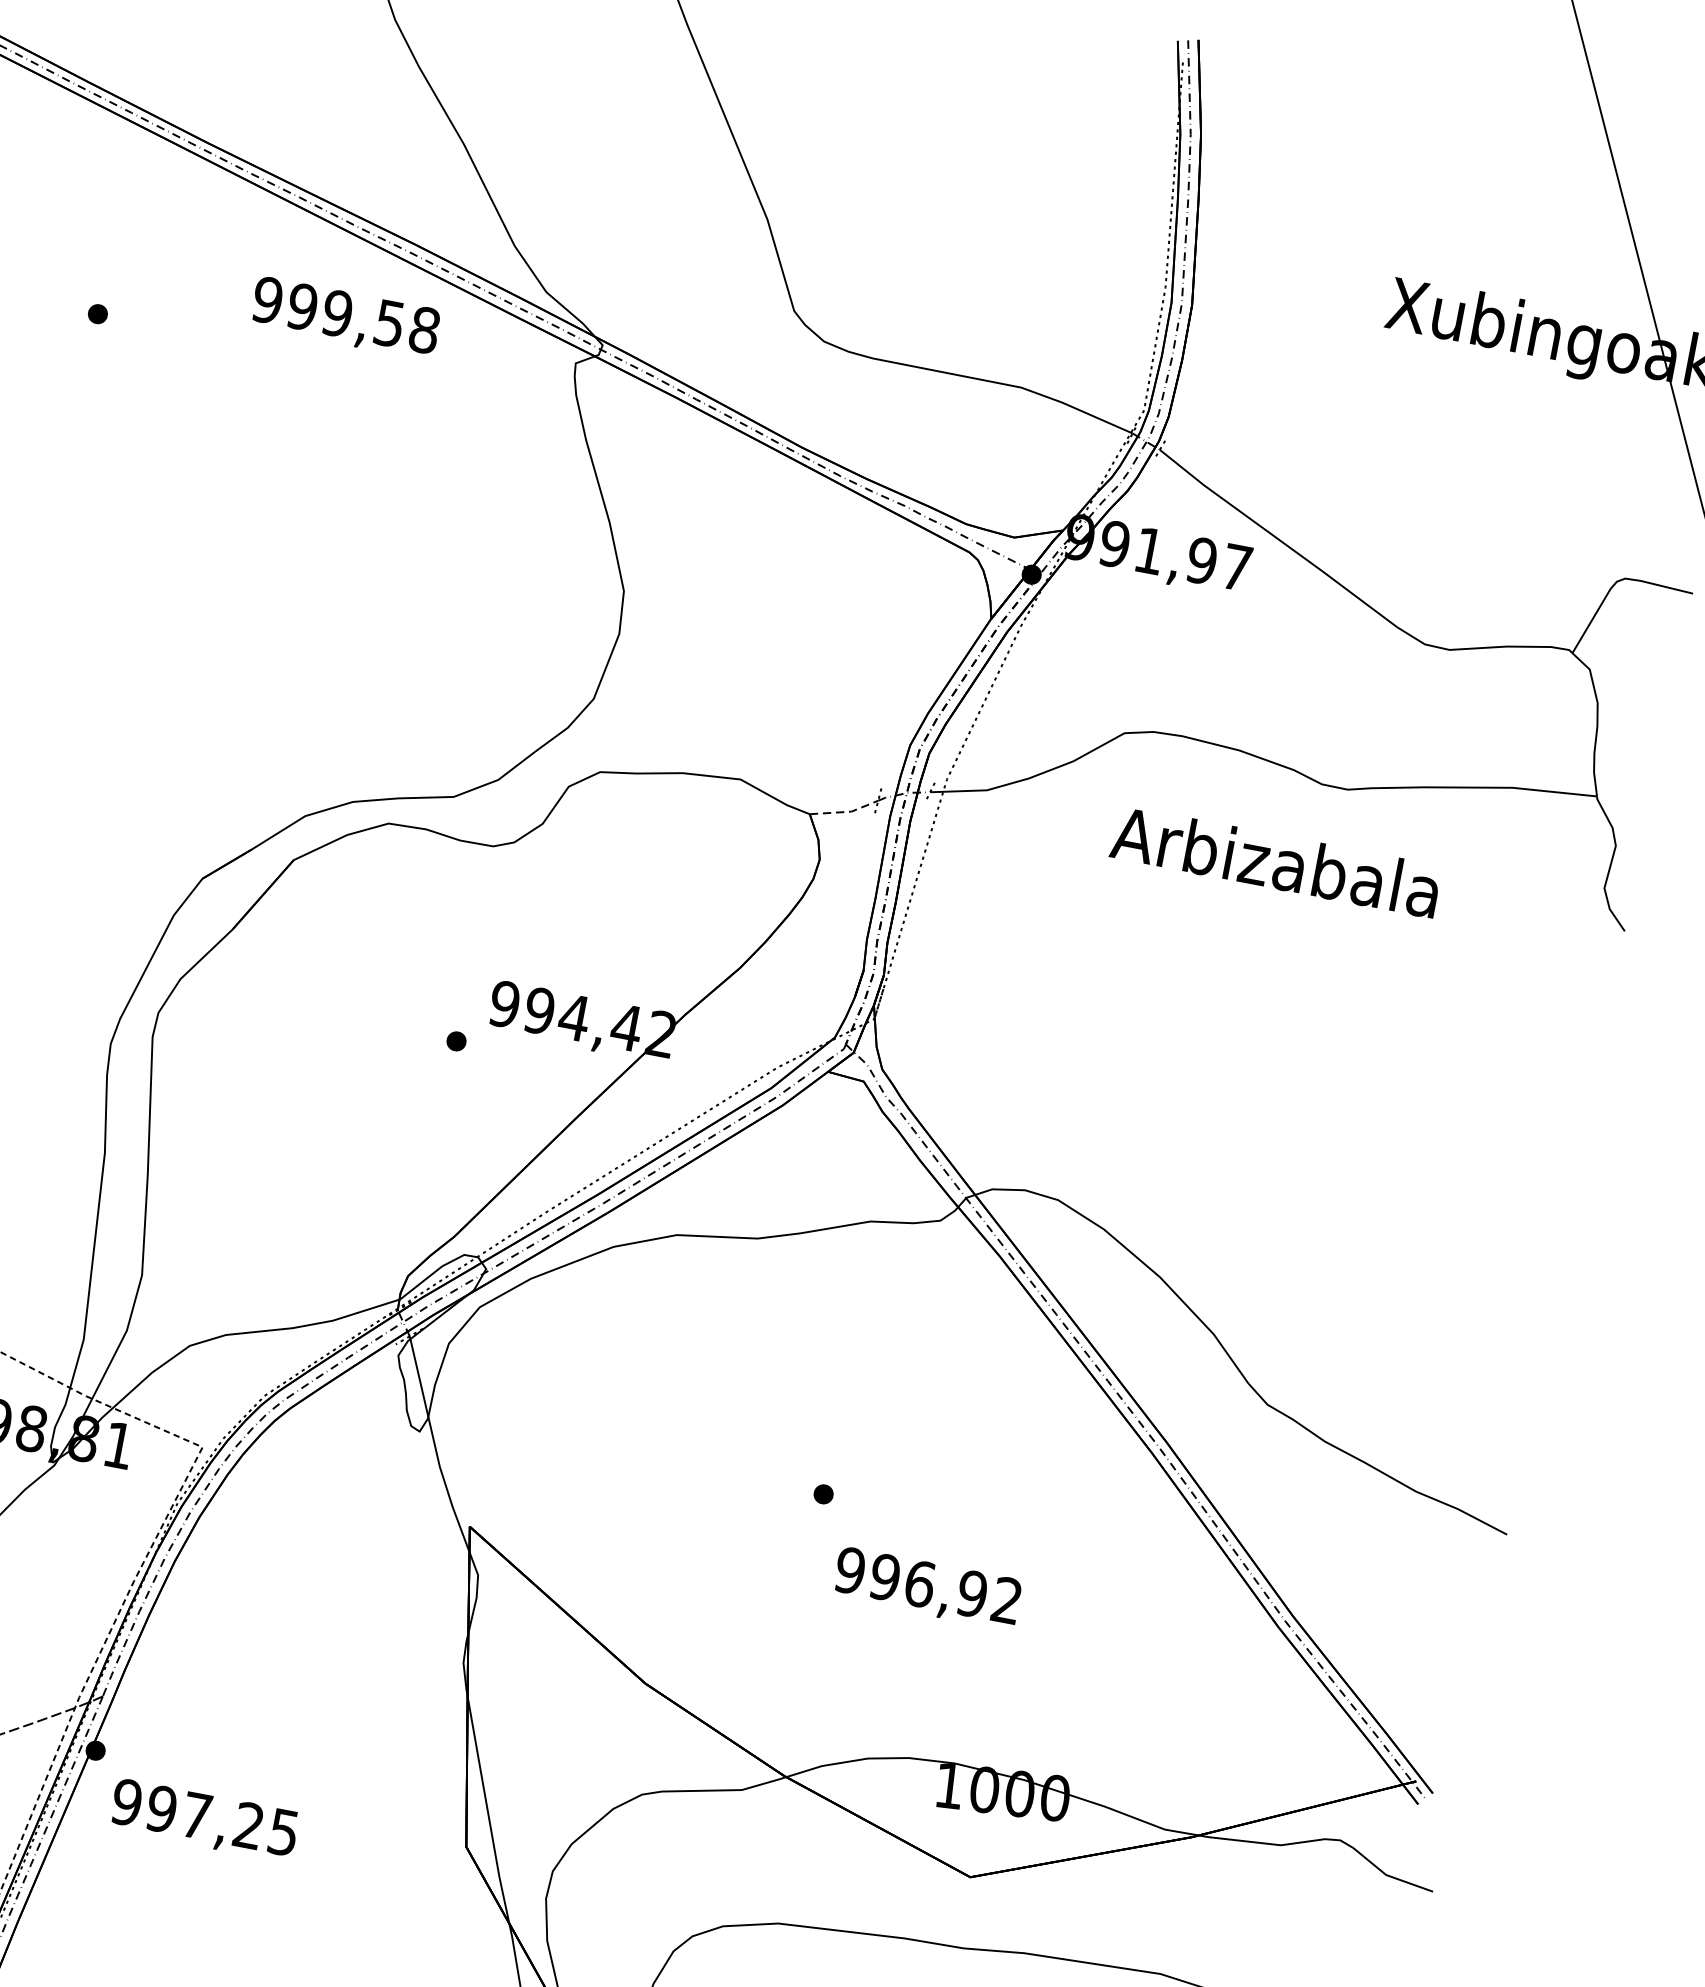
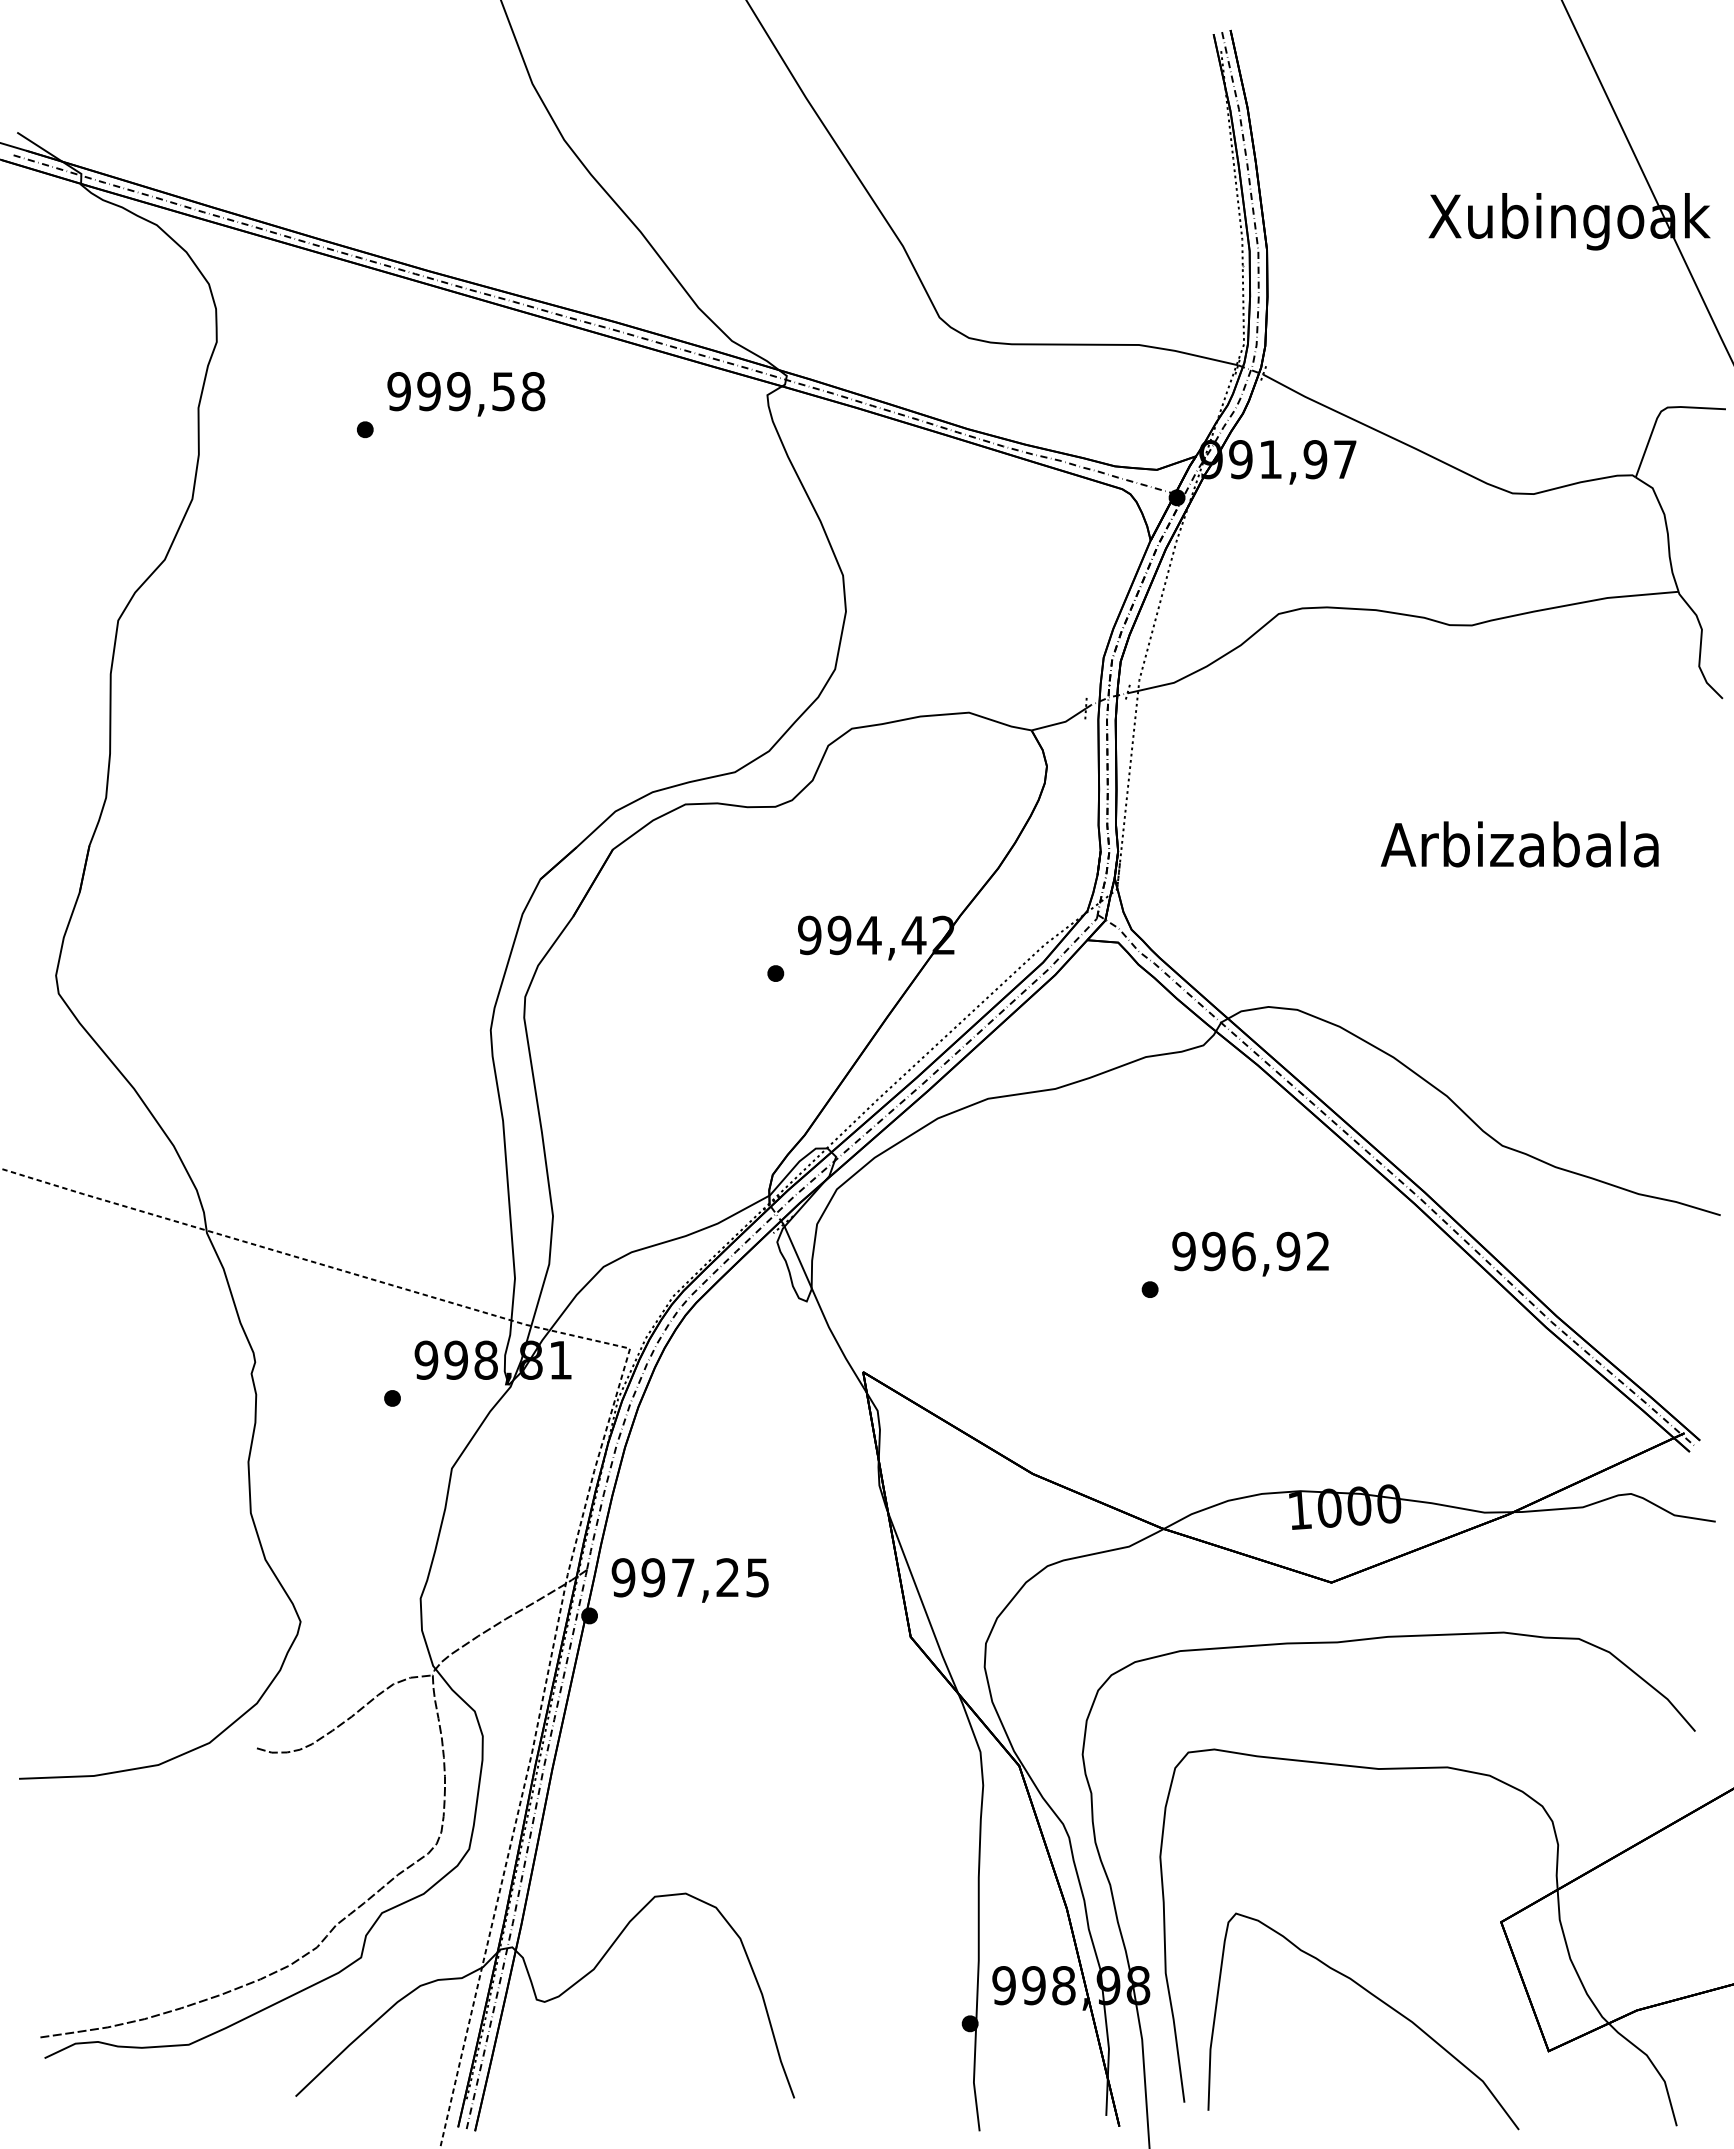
text: (345, 318) -> (466, 394), moved
line: (845, 811) -> (1060, 722), dashed -> solid
text: (1275, 861) -> (1519, 844), moved
text: (927, 1587) -> (1250, 1253), moved
text: (203, 1820) -> (689, 1580), moved

